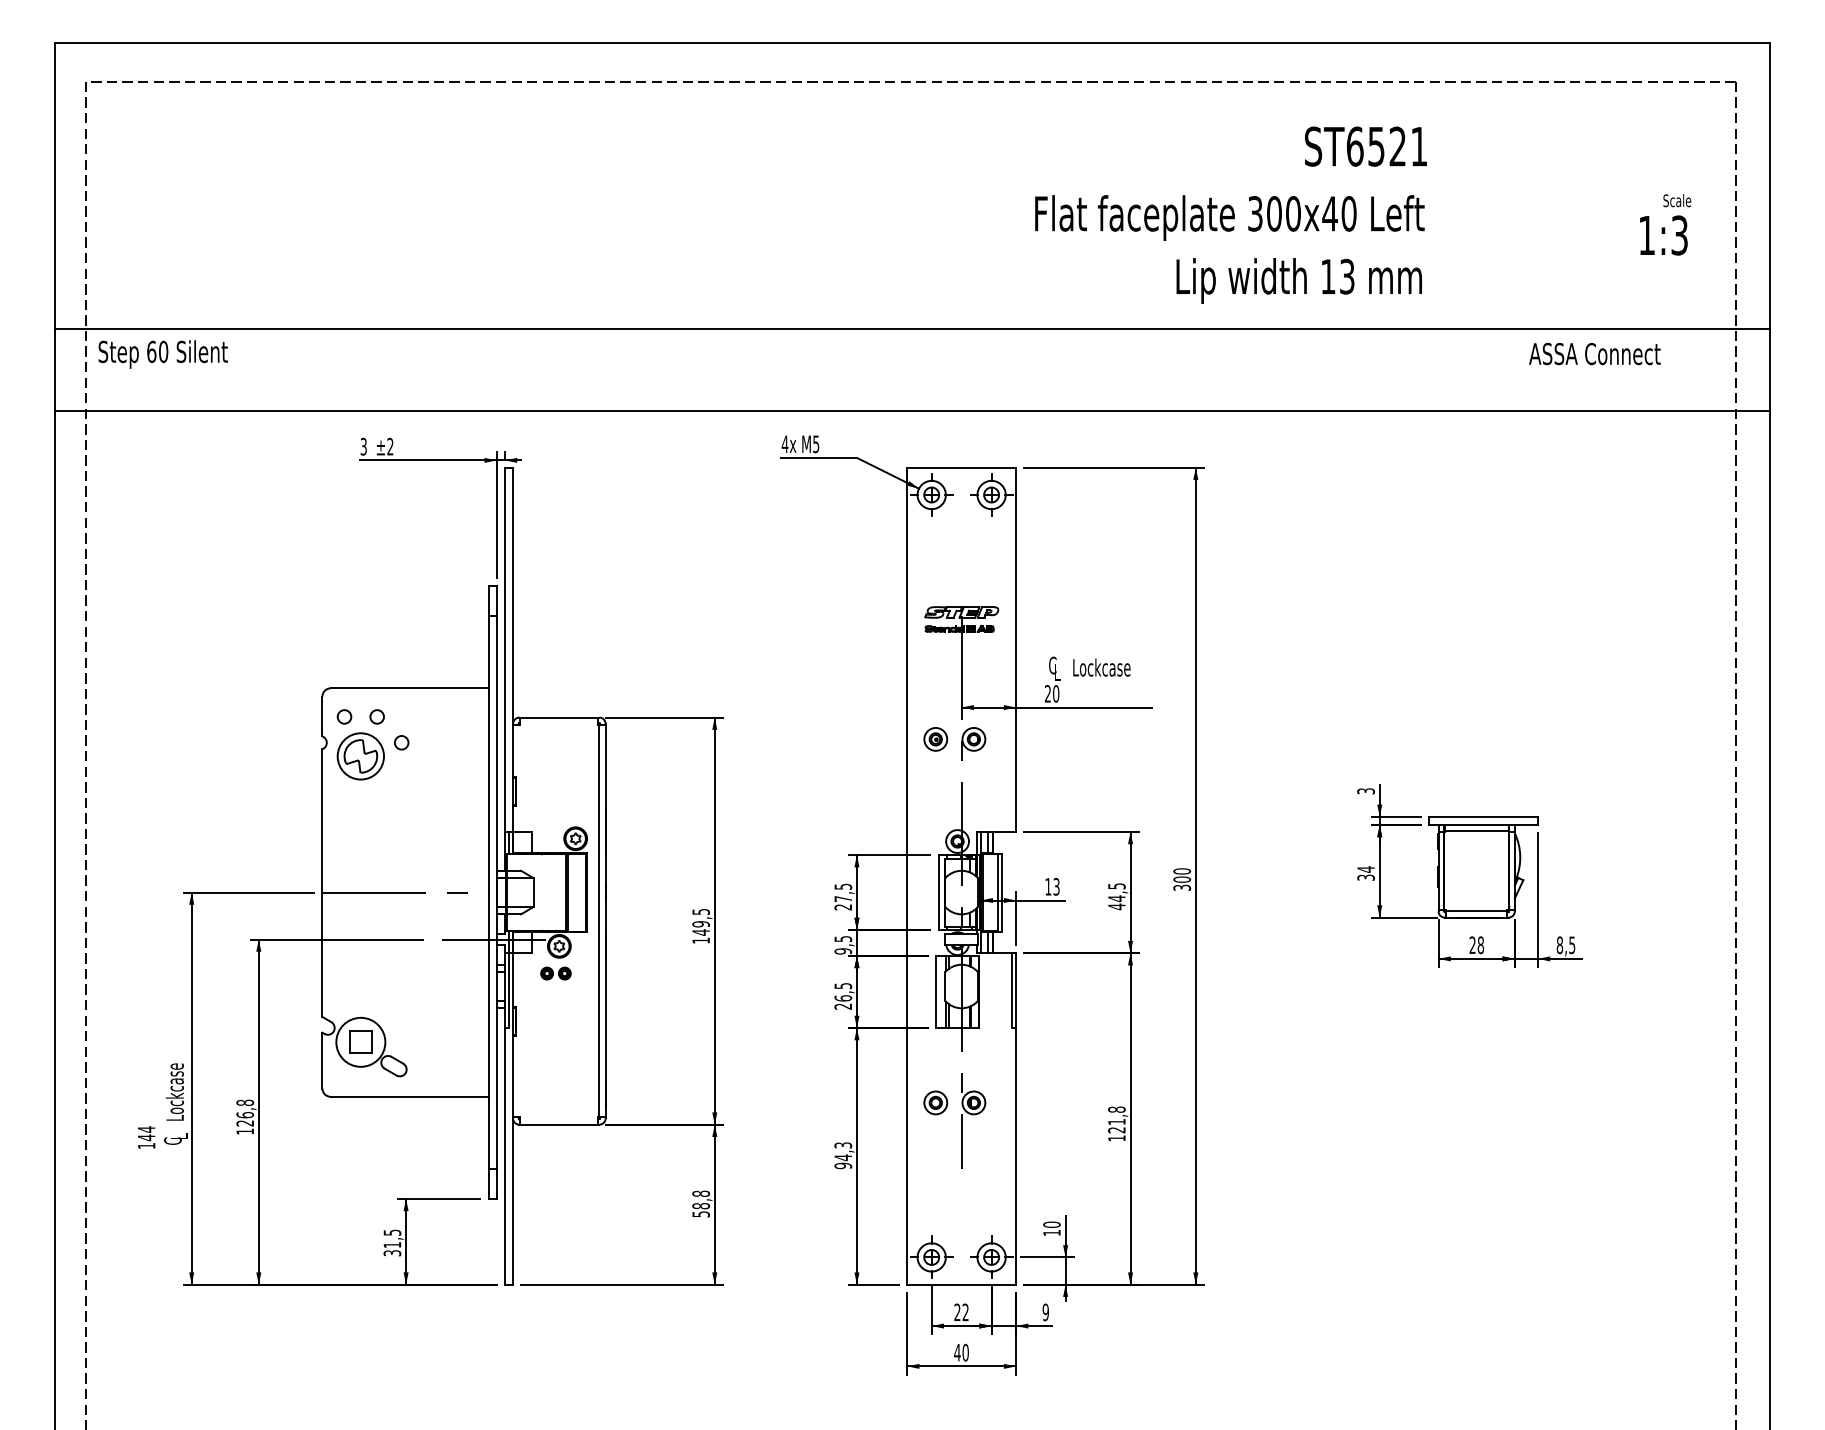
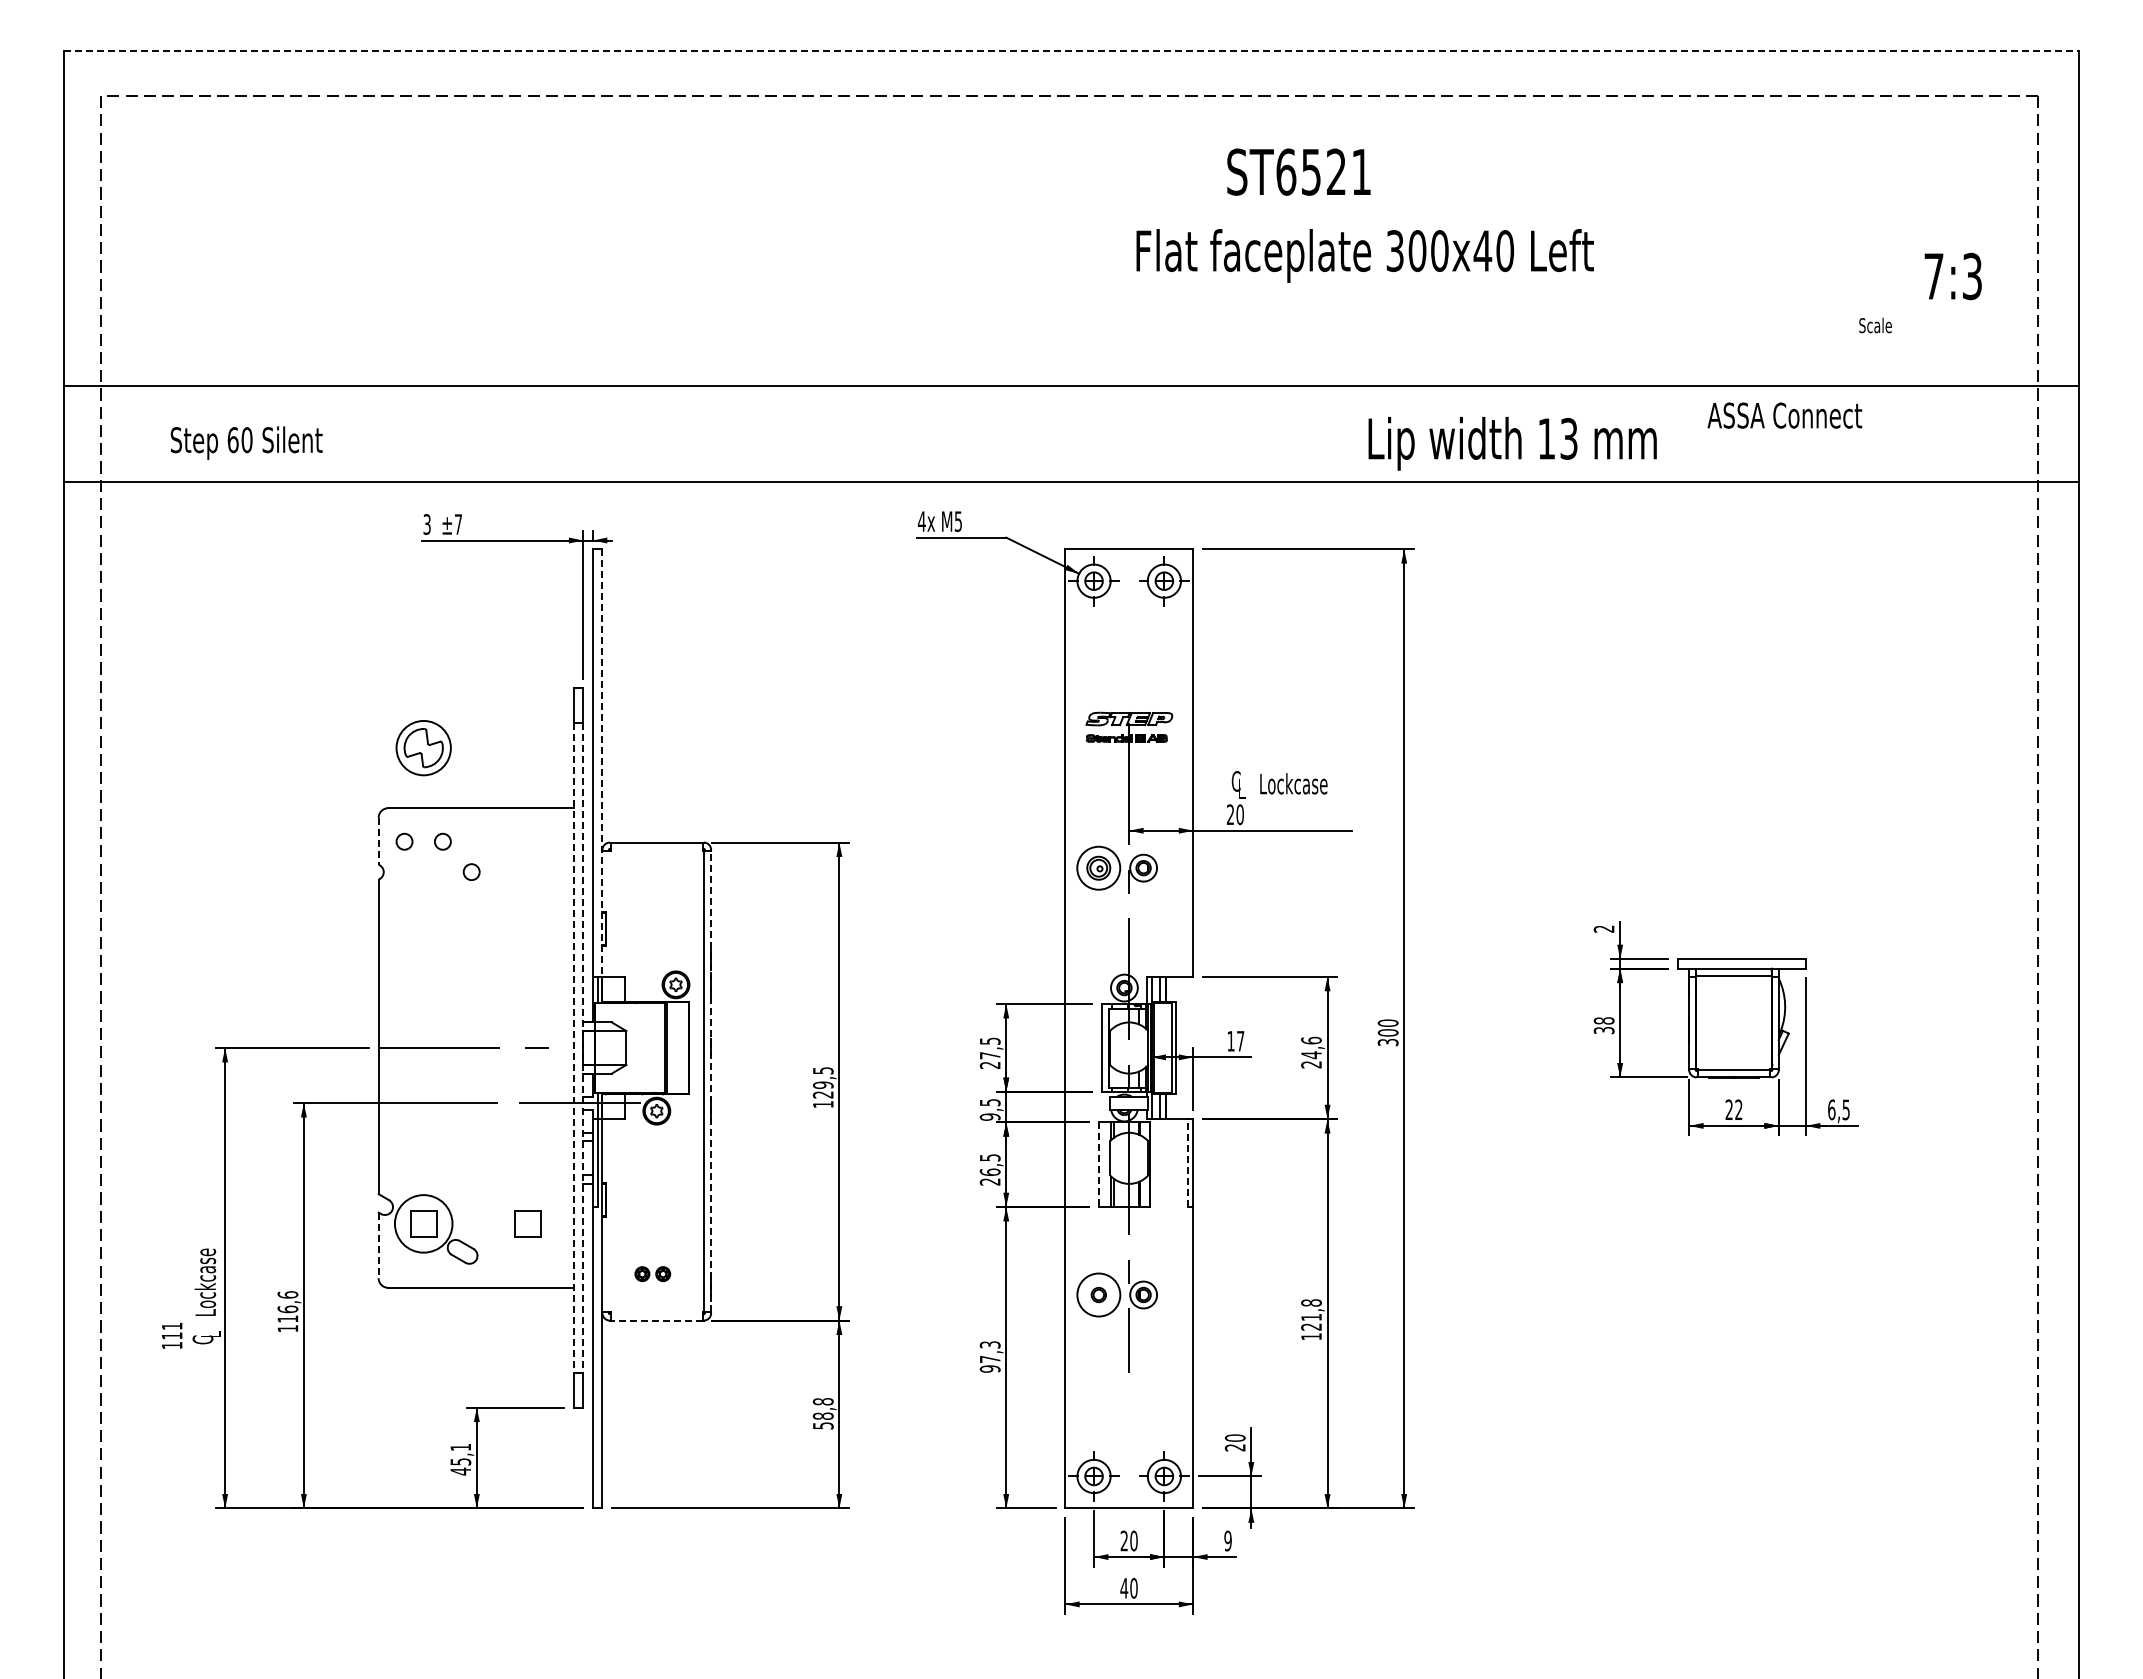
line: (912, 43) -> (1071, 50), solid -> dashed
text: (1365, 146) -> (1298, 171), moved
text: (1677, 200) -> (1875, 325), moved
text: (1229, 217) -> (1364, 255), moved
text: (1646, 235) -> (1933, 276), 1:3 -> 7:3
text: (1299, 280) -> (1512, 443), moved
text: (163, 353) -> (246, 442), moved
text: (1594, 353) -> (1784, 415), moved
text: (389, 446) -> (457, 524), ±2 -> ±7
line: (513, 650) -> (602, 763), solid -> dashed
line: (322, 716) -> (378, 841), solid -> dashed
part: (935, 738) -> (1098, 867), size x1.6
part: (360, 756) -> (423, 748), moved
text: (1366, 790) -> (1604, 928), 3 -> 2
text: (1365, 869) -> (1603, 1020), 34 -> 38
text: (1056, 886) -> (1240, 1040), 13 -> 17
line: (488, 892) -> (573, 1048), solid -> dashed
line: (496, 892) -> (583, 1048), solid -> dashed
text: (1116, 896) -> (1311, 1052), 44,5 -> 24,6
line: (605, 921) -> (711, 1081), solid -> dashed
text: (700, 932) -> (822, 1094), 149,5 -> 129,5
text: (1480, 944) -> (1738, 1109), 28 -> 22
text: (1559, 944) -> (1831, 1109), 8,5 -> 6,5
part: (555, 973) -> (652, 1274), moved
line: (1012, 990) -> (1188, 1163), solid -> dashed
line: (935, 992) -> (1098, 1165), solid -> dashed
part: (449, 1042) -> (527, 1223), added
line: (322, 1060) -> (378, 1245), solid -> dashed
circle: (935, 1102) -> (1098, 1294), size x1.6
text: (244, 1112) -> (287, 1306), 126,8 -> 116,6
line: (559, 1124) -> (656, 1320), solid -> dashed
text: (146, 1133) -> (172, 1330), 144 -> 111
text: (843, 1157) -> (990, 1359), 94,3 -> 97,3
text: (1051, 1232) -> (1234, 1447), 10 -> 20
text: (392, 1242) -> (460, 1459), 31,5 -> 45,1
text: (965, 1311) -> (1133, 1540), 22 -> 20

